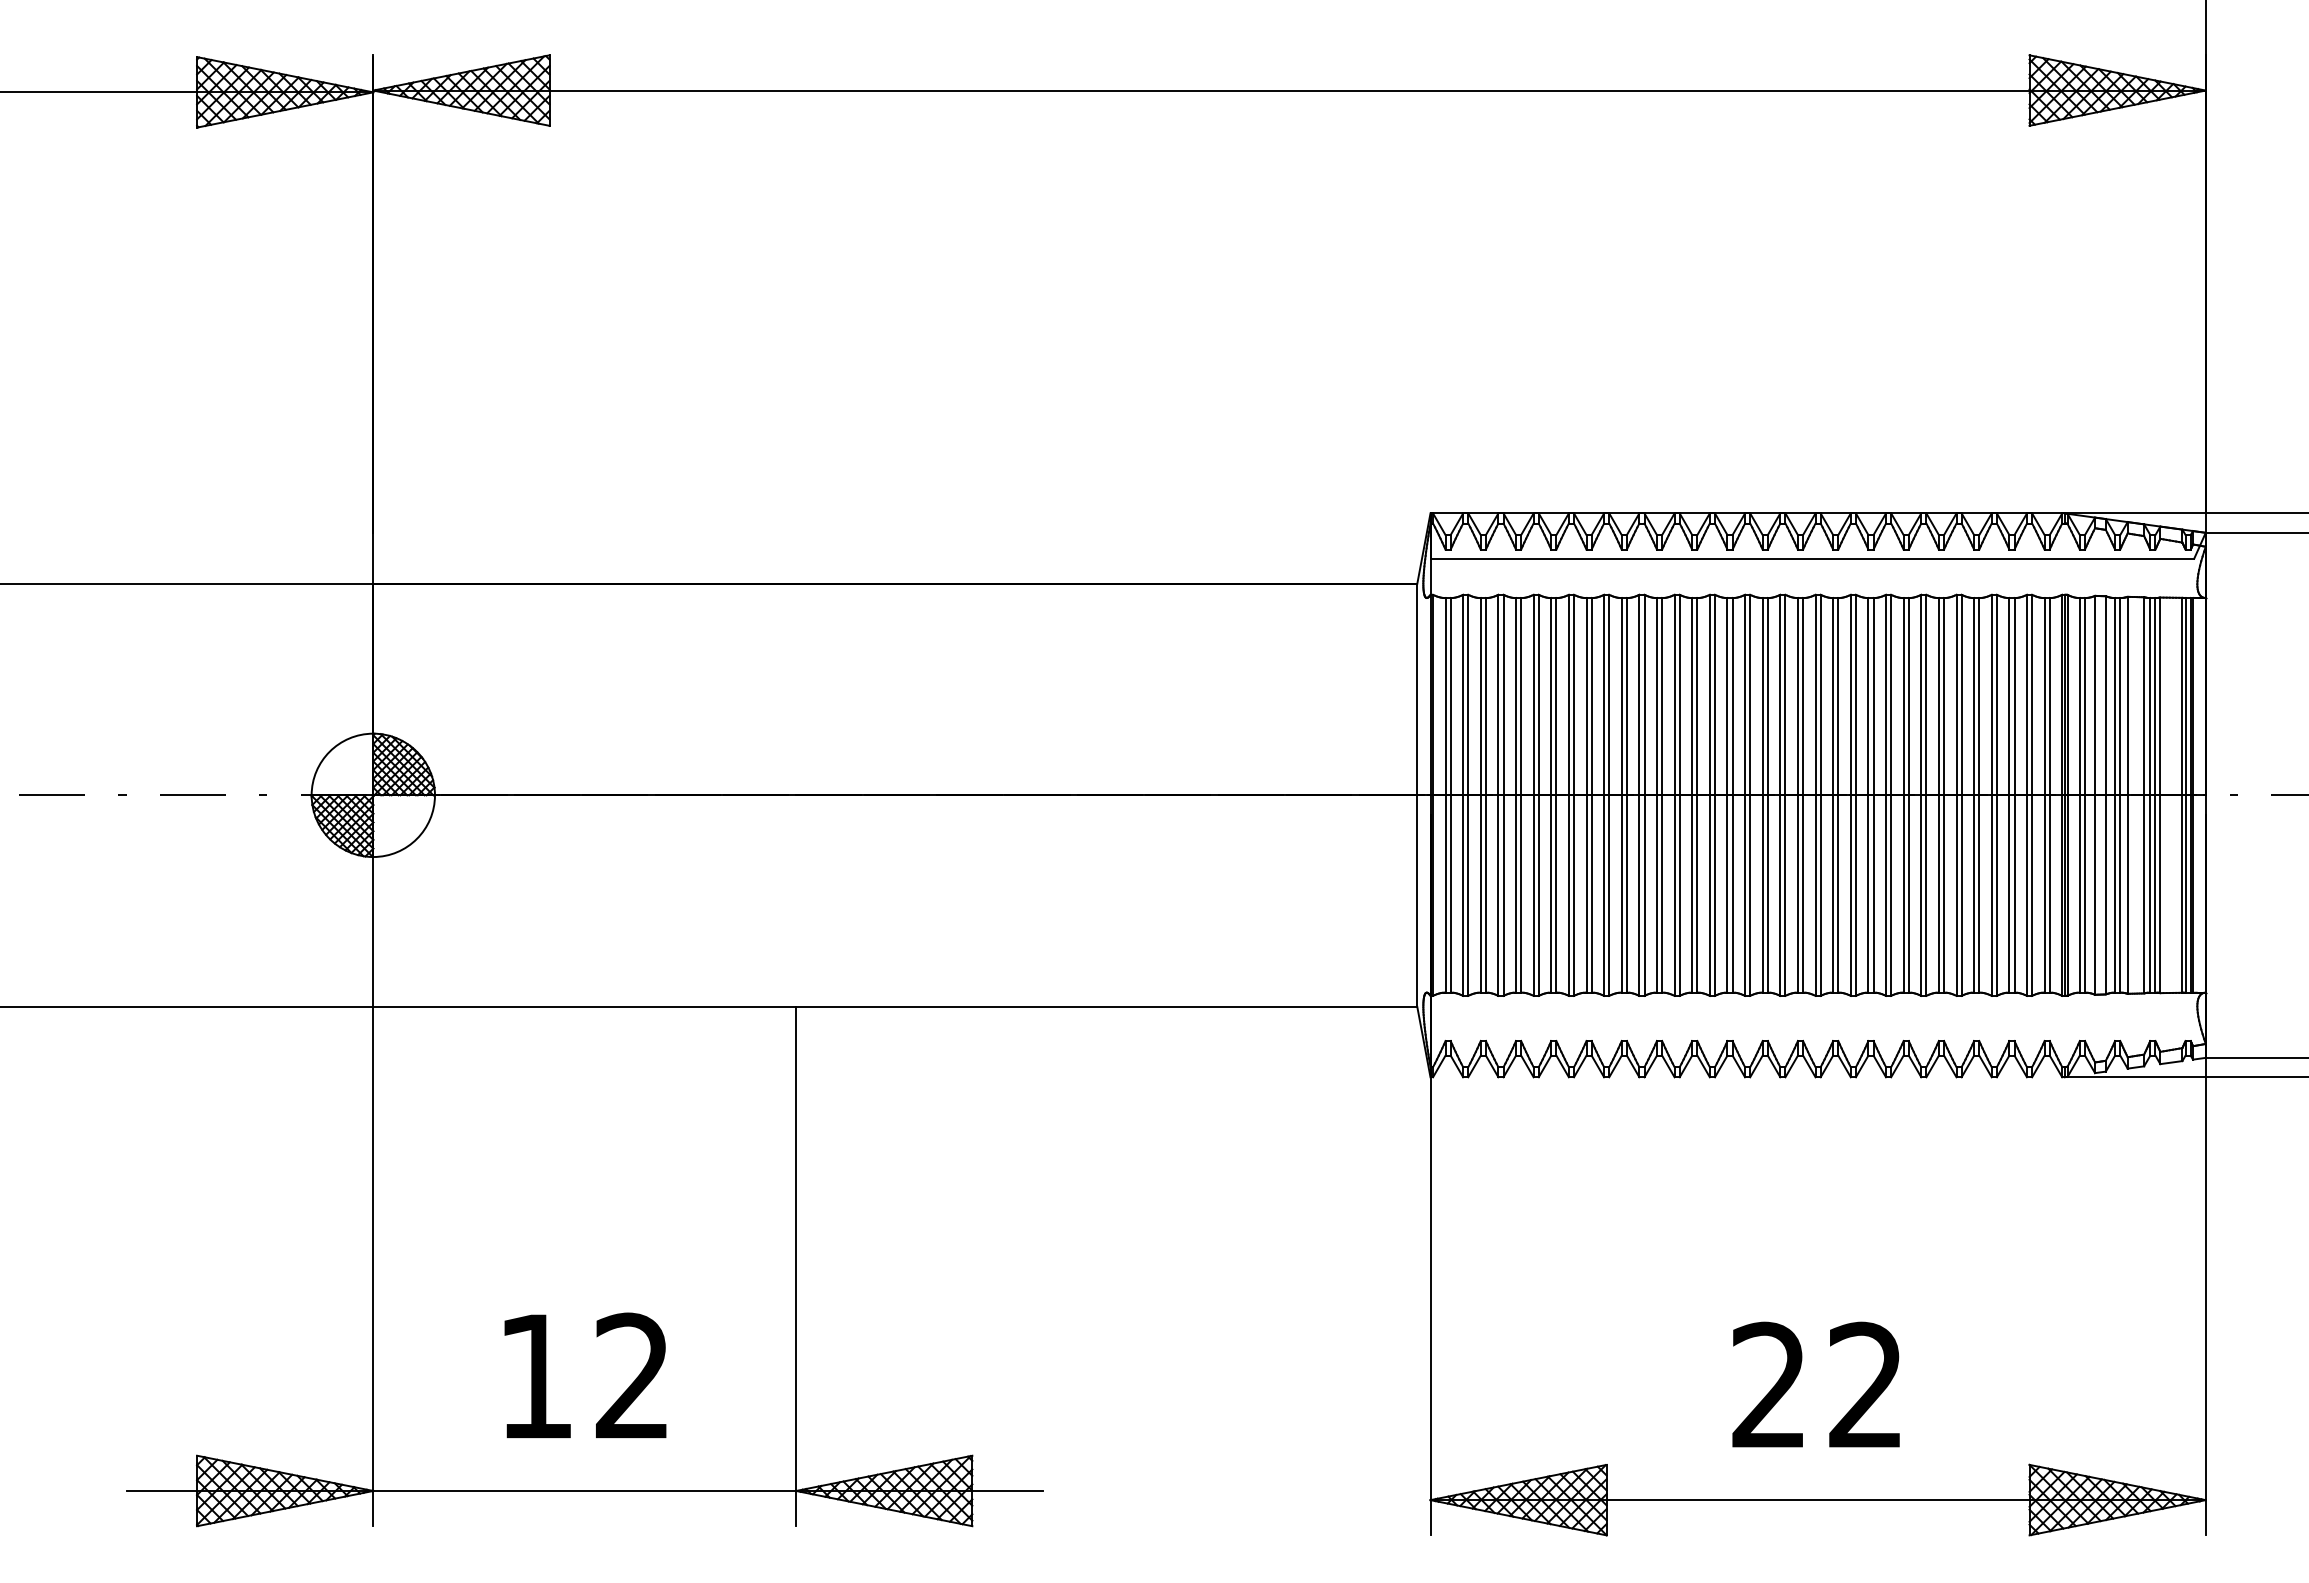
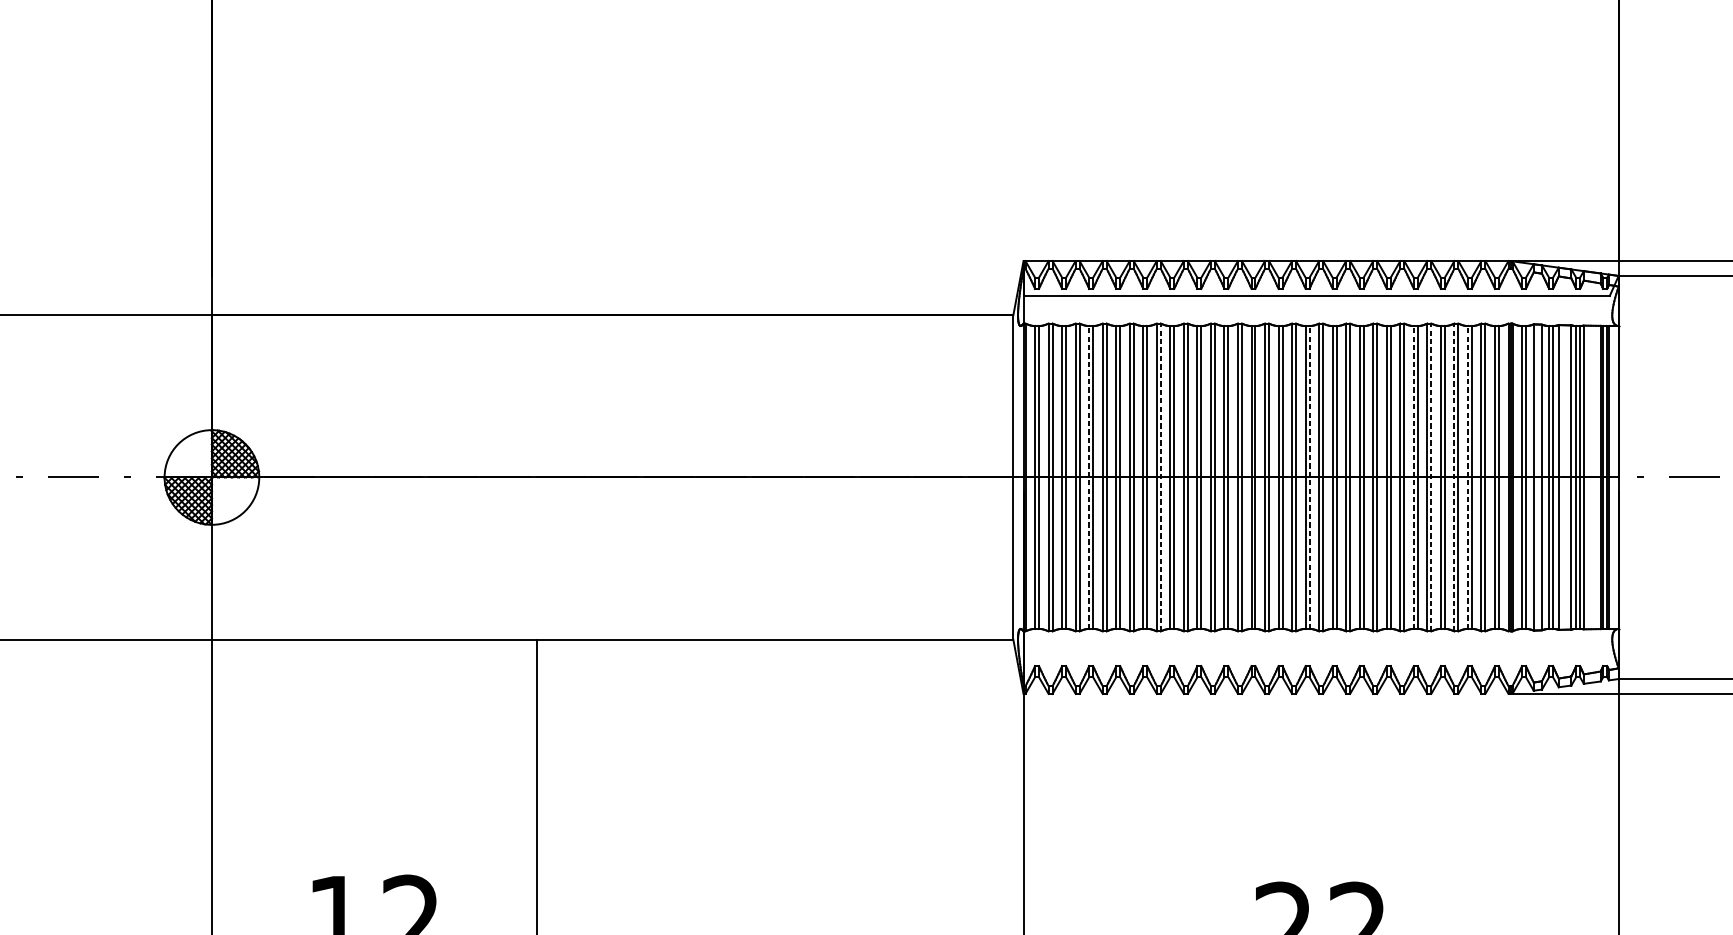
line: (1516, 794) -> (1089, 476), solid -> dashed
line: (1803, 794) -> (1309, 476), solid -> dashed
line: (1938, 794) -> (1413, 476), solid -> dashed
line: (2009, 794) -> (1468, 476), solid -> dashed
line: (1609, 795) -> (1160, 477), solid -> dashed
line: (1961, 795) -> (1431, 477), solid -> dashed
line: (1991, 795) -> (1454, 477), solid -> dashed

